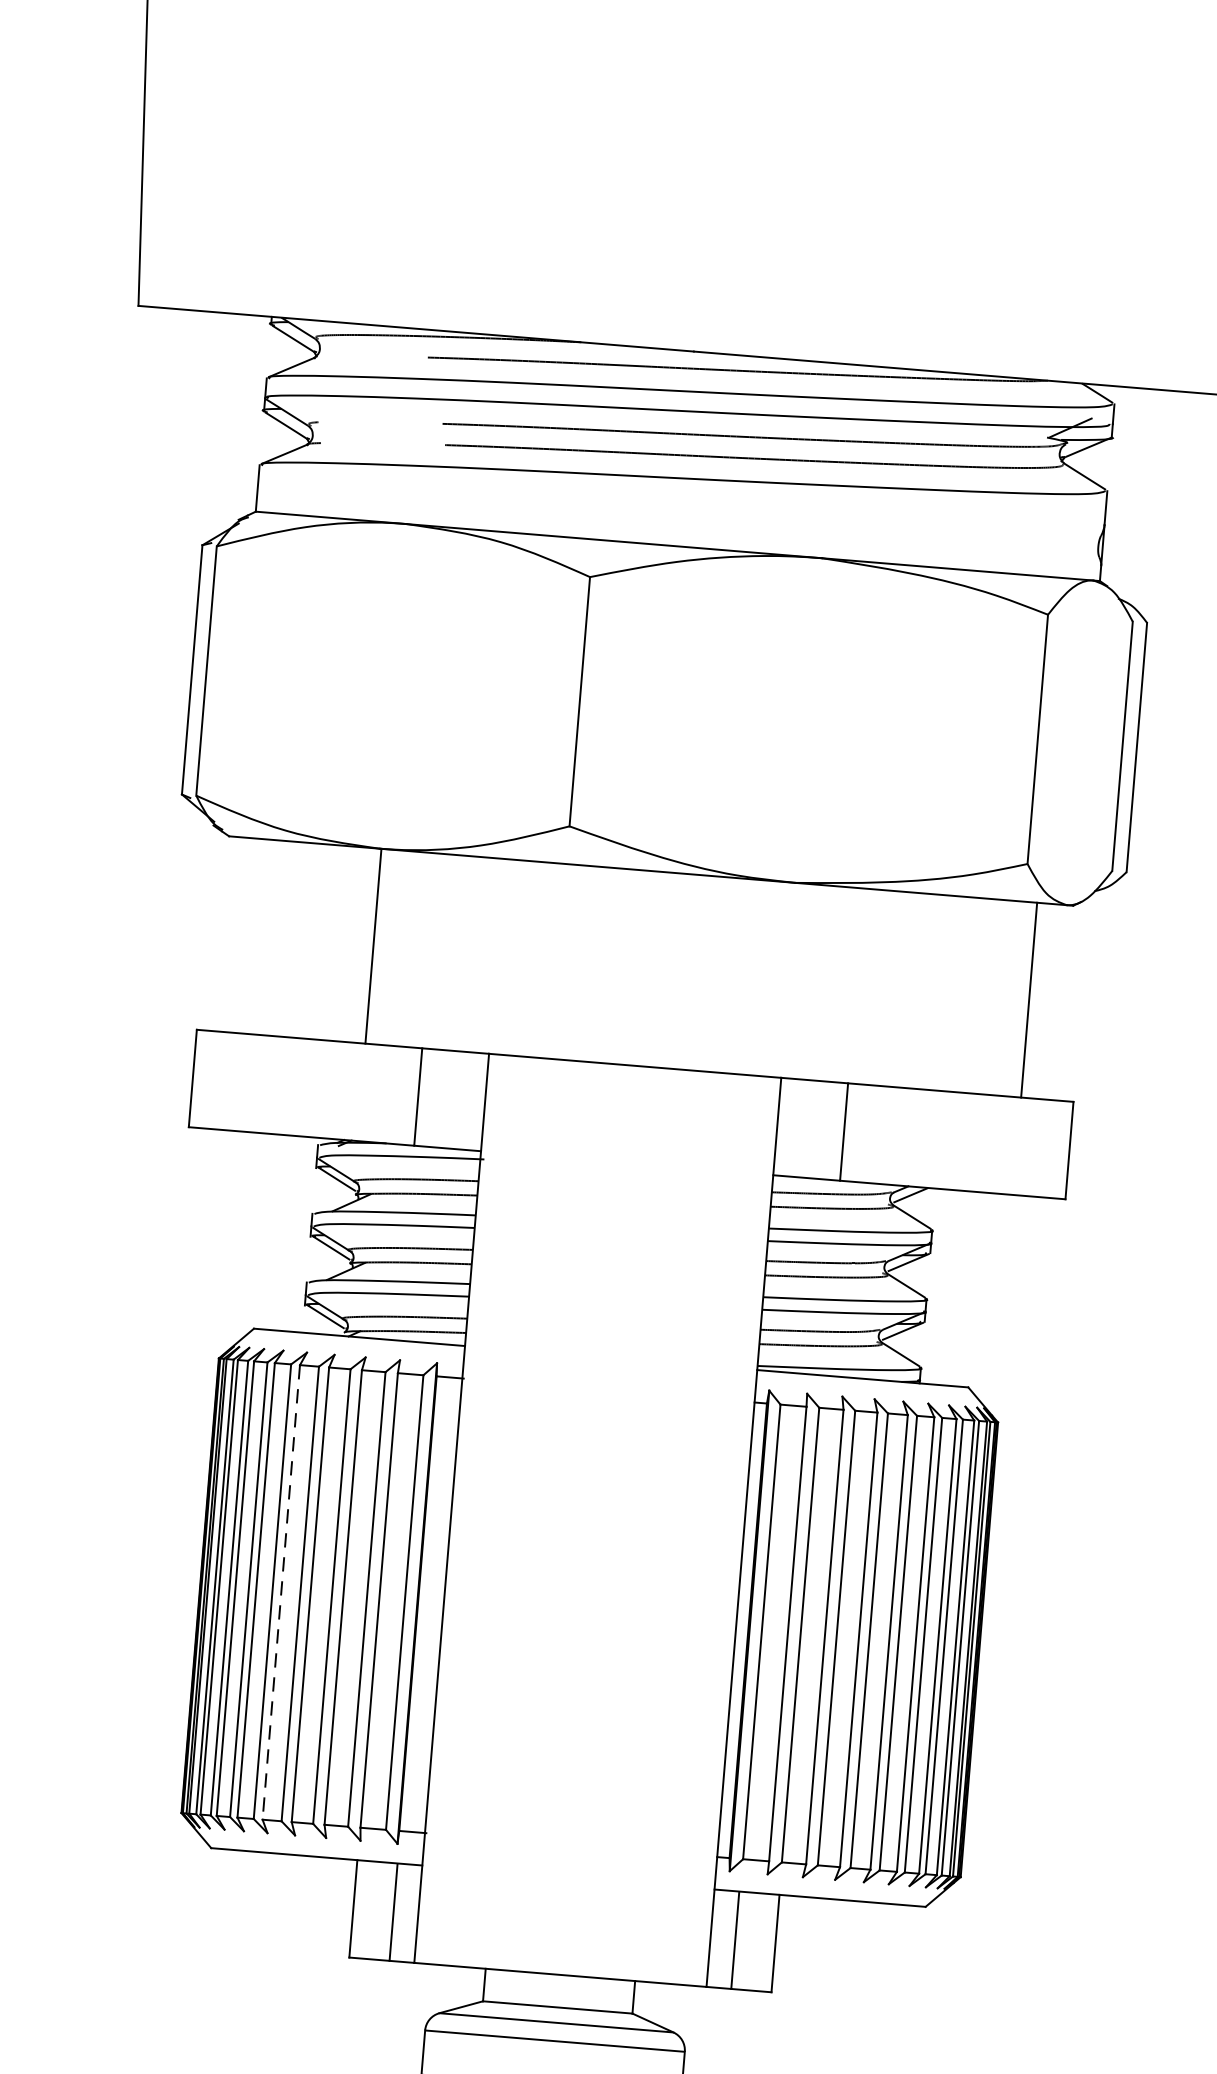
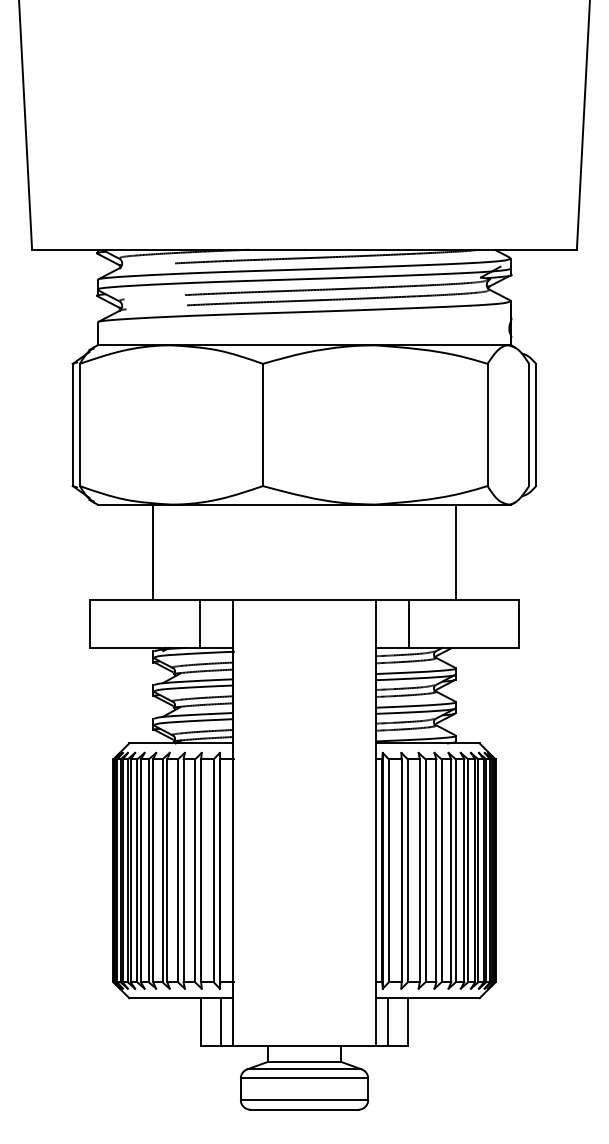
line: (374, 946) -> (153, 552), moved
line: (1028, 1000) -> (455, 552), moved
line: (281, 1593) -> (153, 871), dashed -> solid

